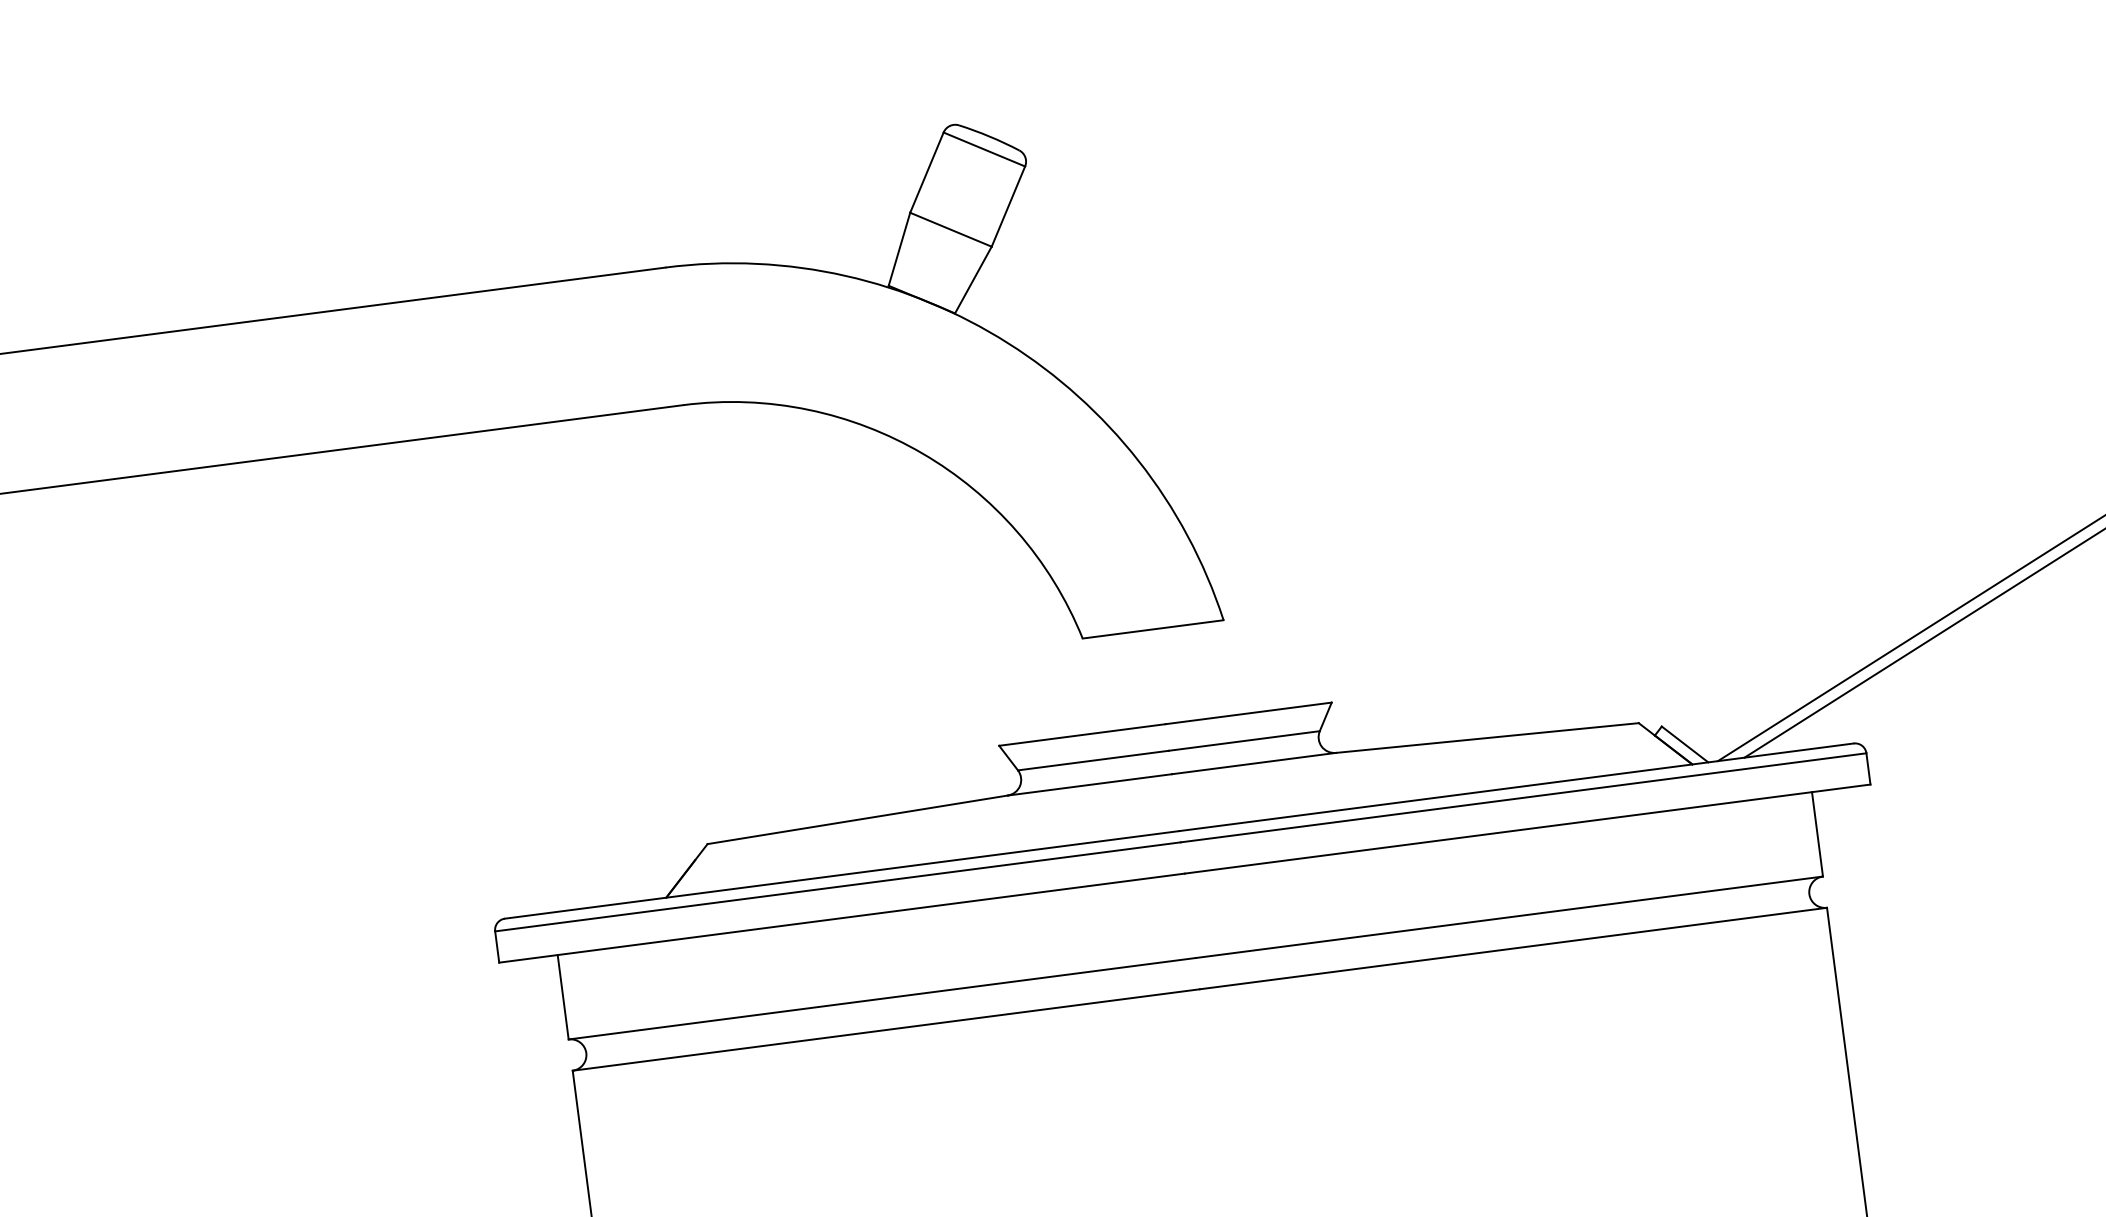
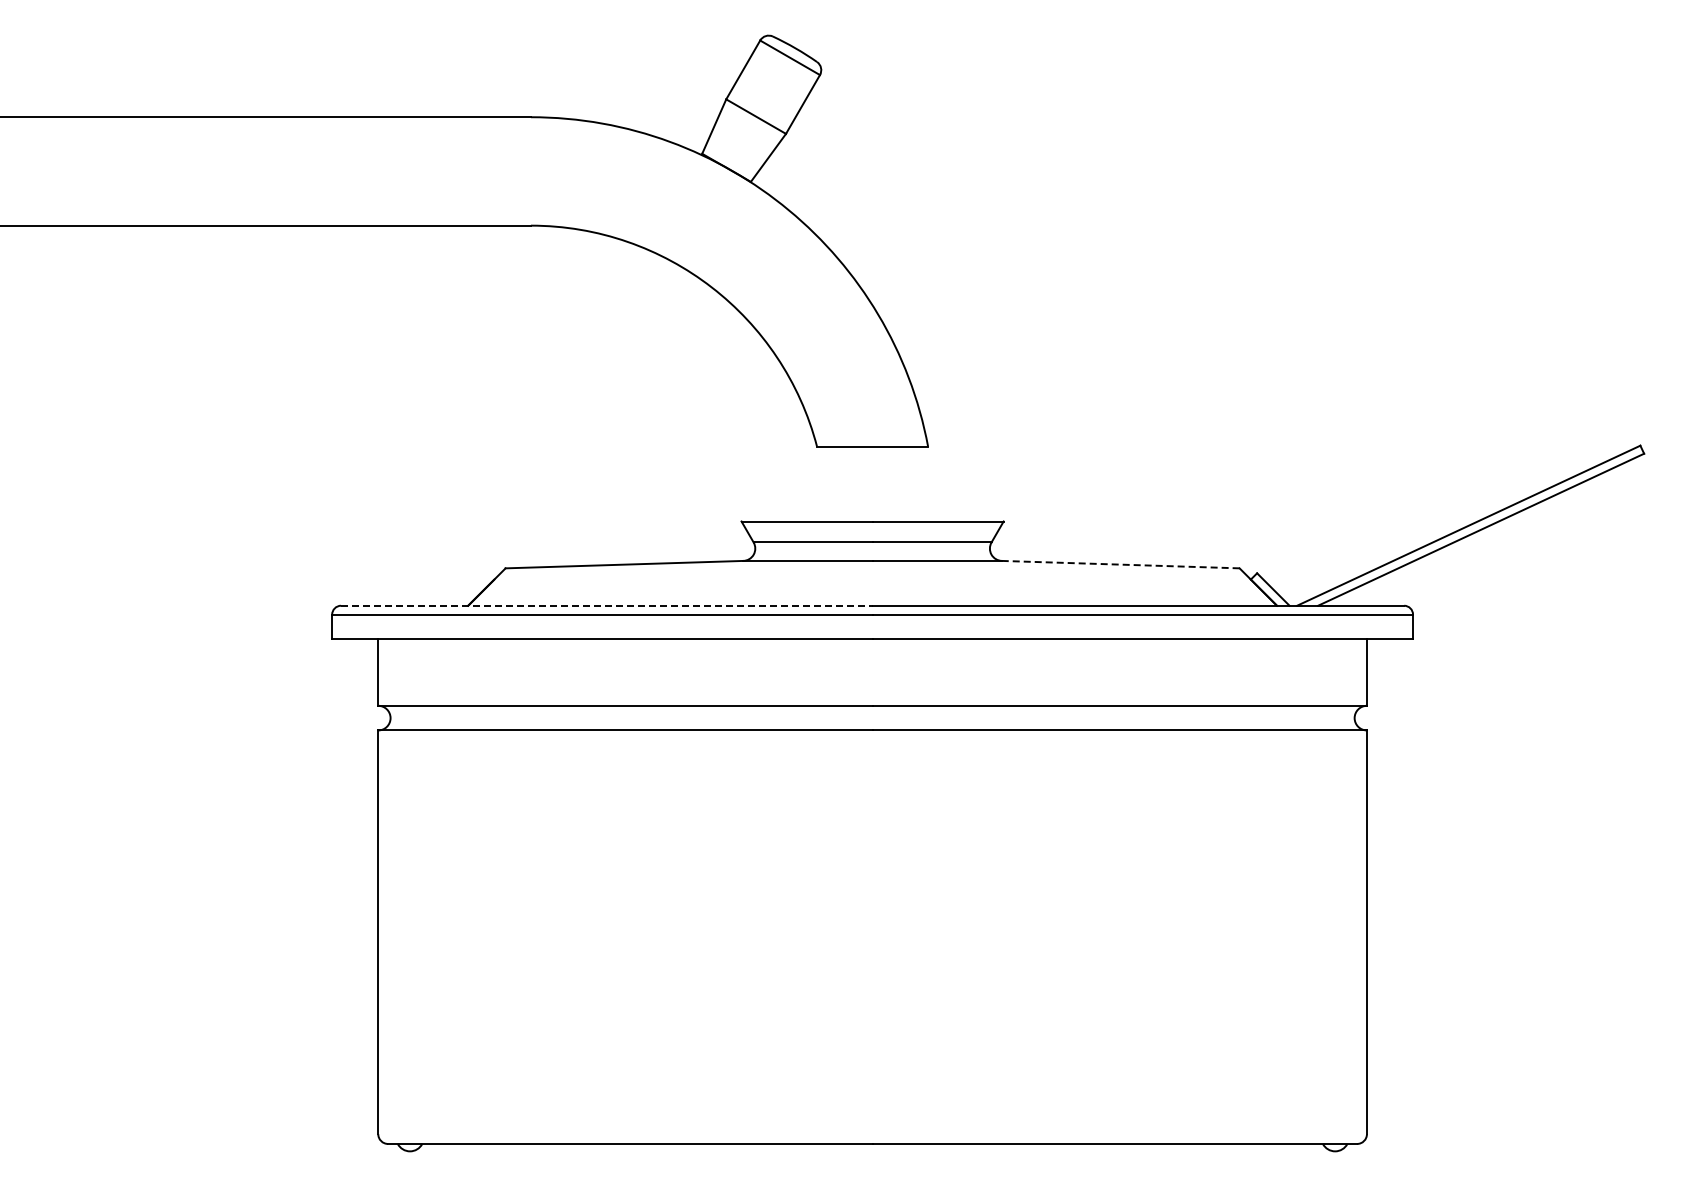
line: (1487, 737) -> (1120, 564), solid -> dashed
line: (841, 874) -> (606, 605), solid -> dashed

